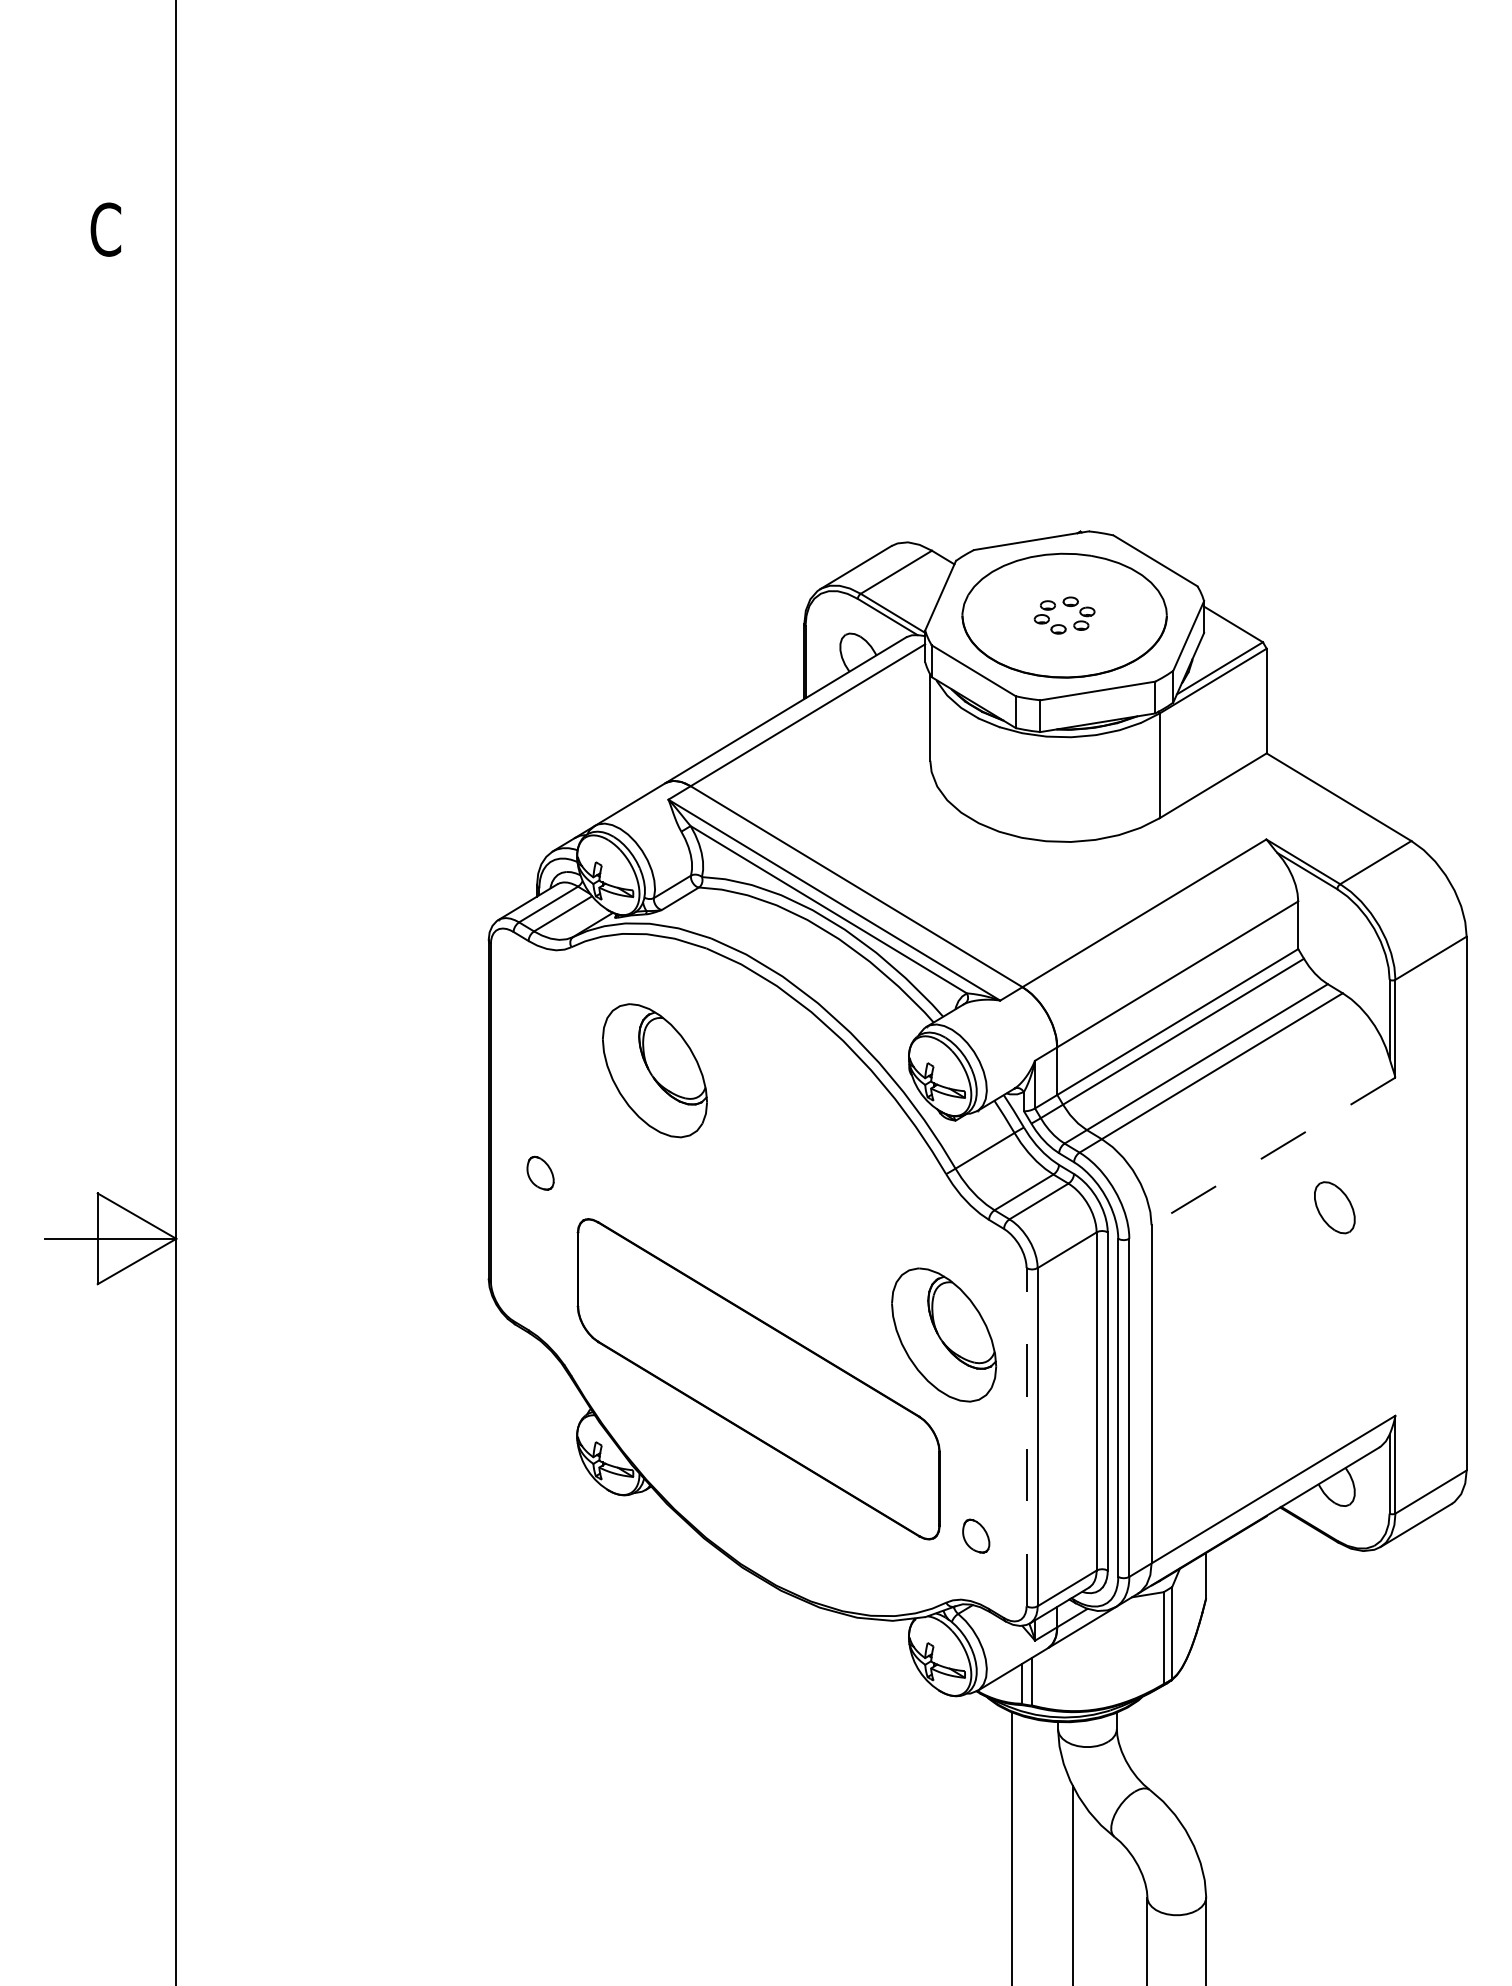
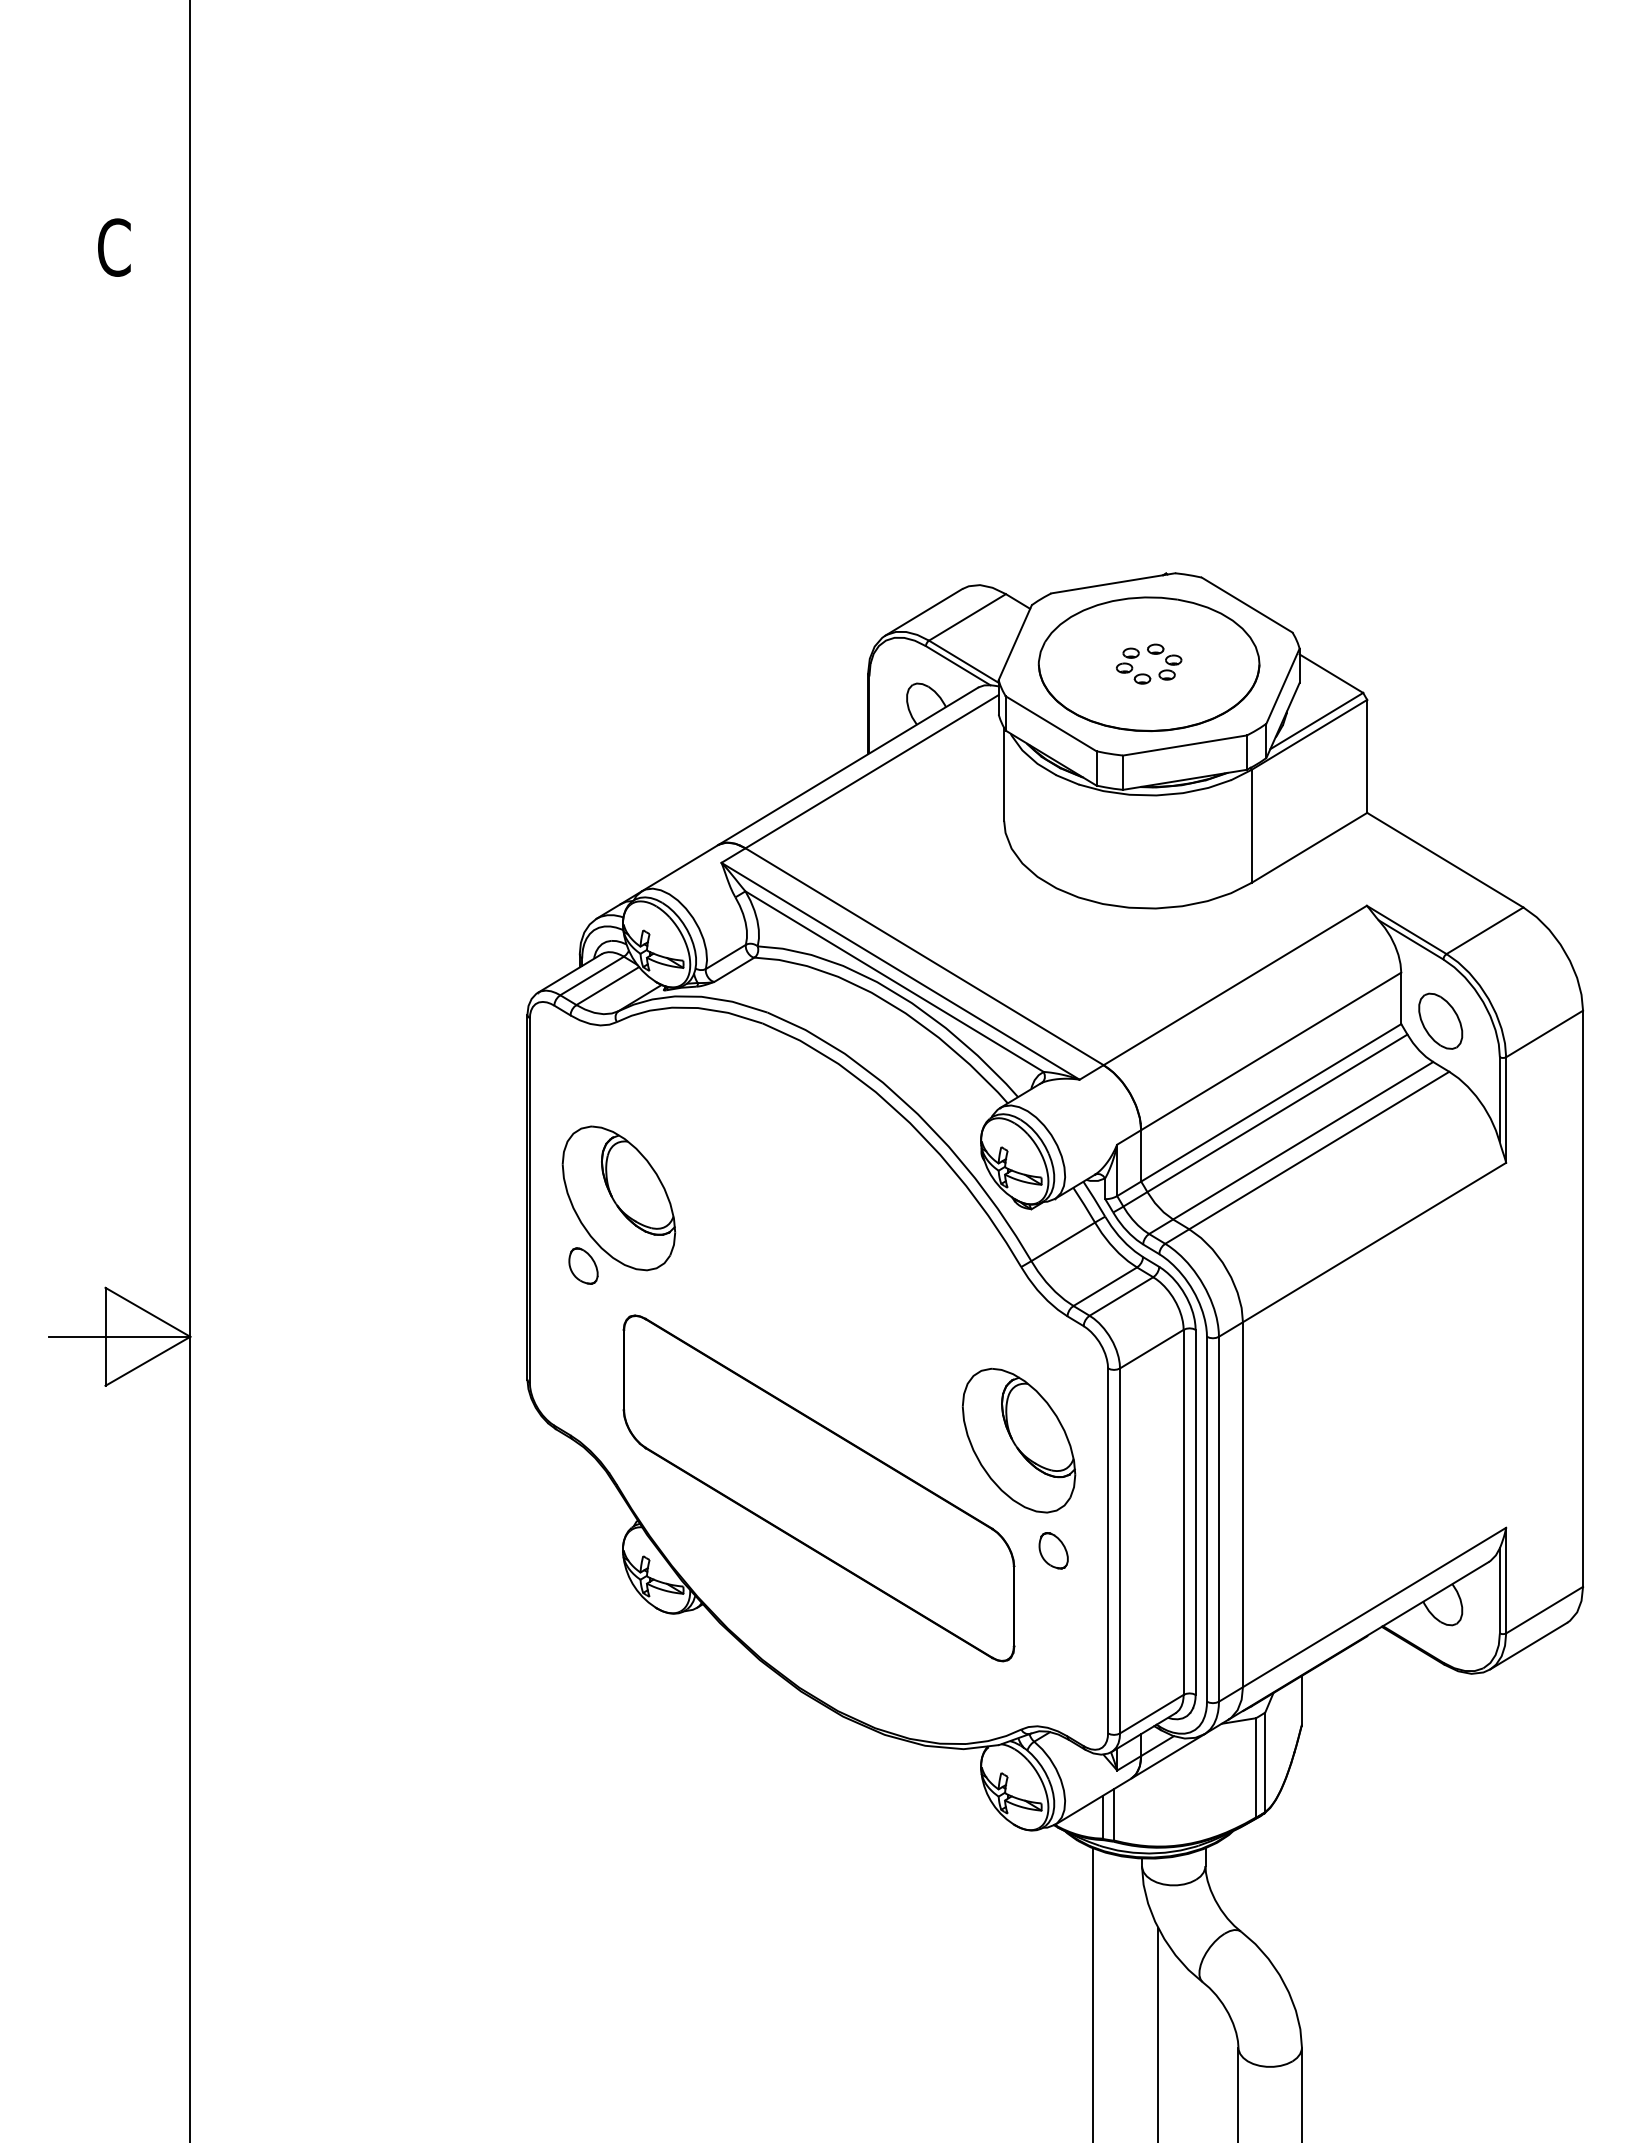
part: (654, 1070) -> (618, 1198), moved
line: (1262, 1157) -> (1362, 1249), dashed -> solid
part: (1334, 1207) -> (1440, 1020), moved
line: (1027, 1436) -> (1108, 1550), dashed -> solid
part: (976, 1535) -> (1053, 1550), moved

